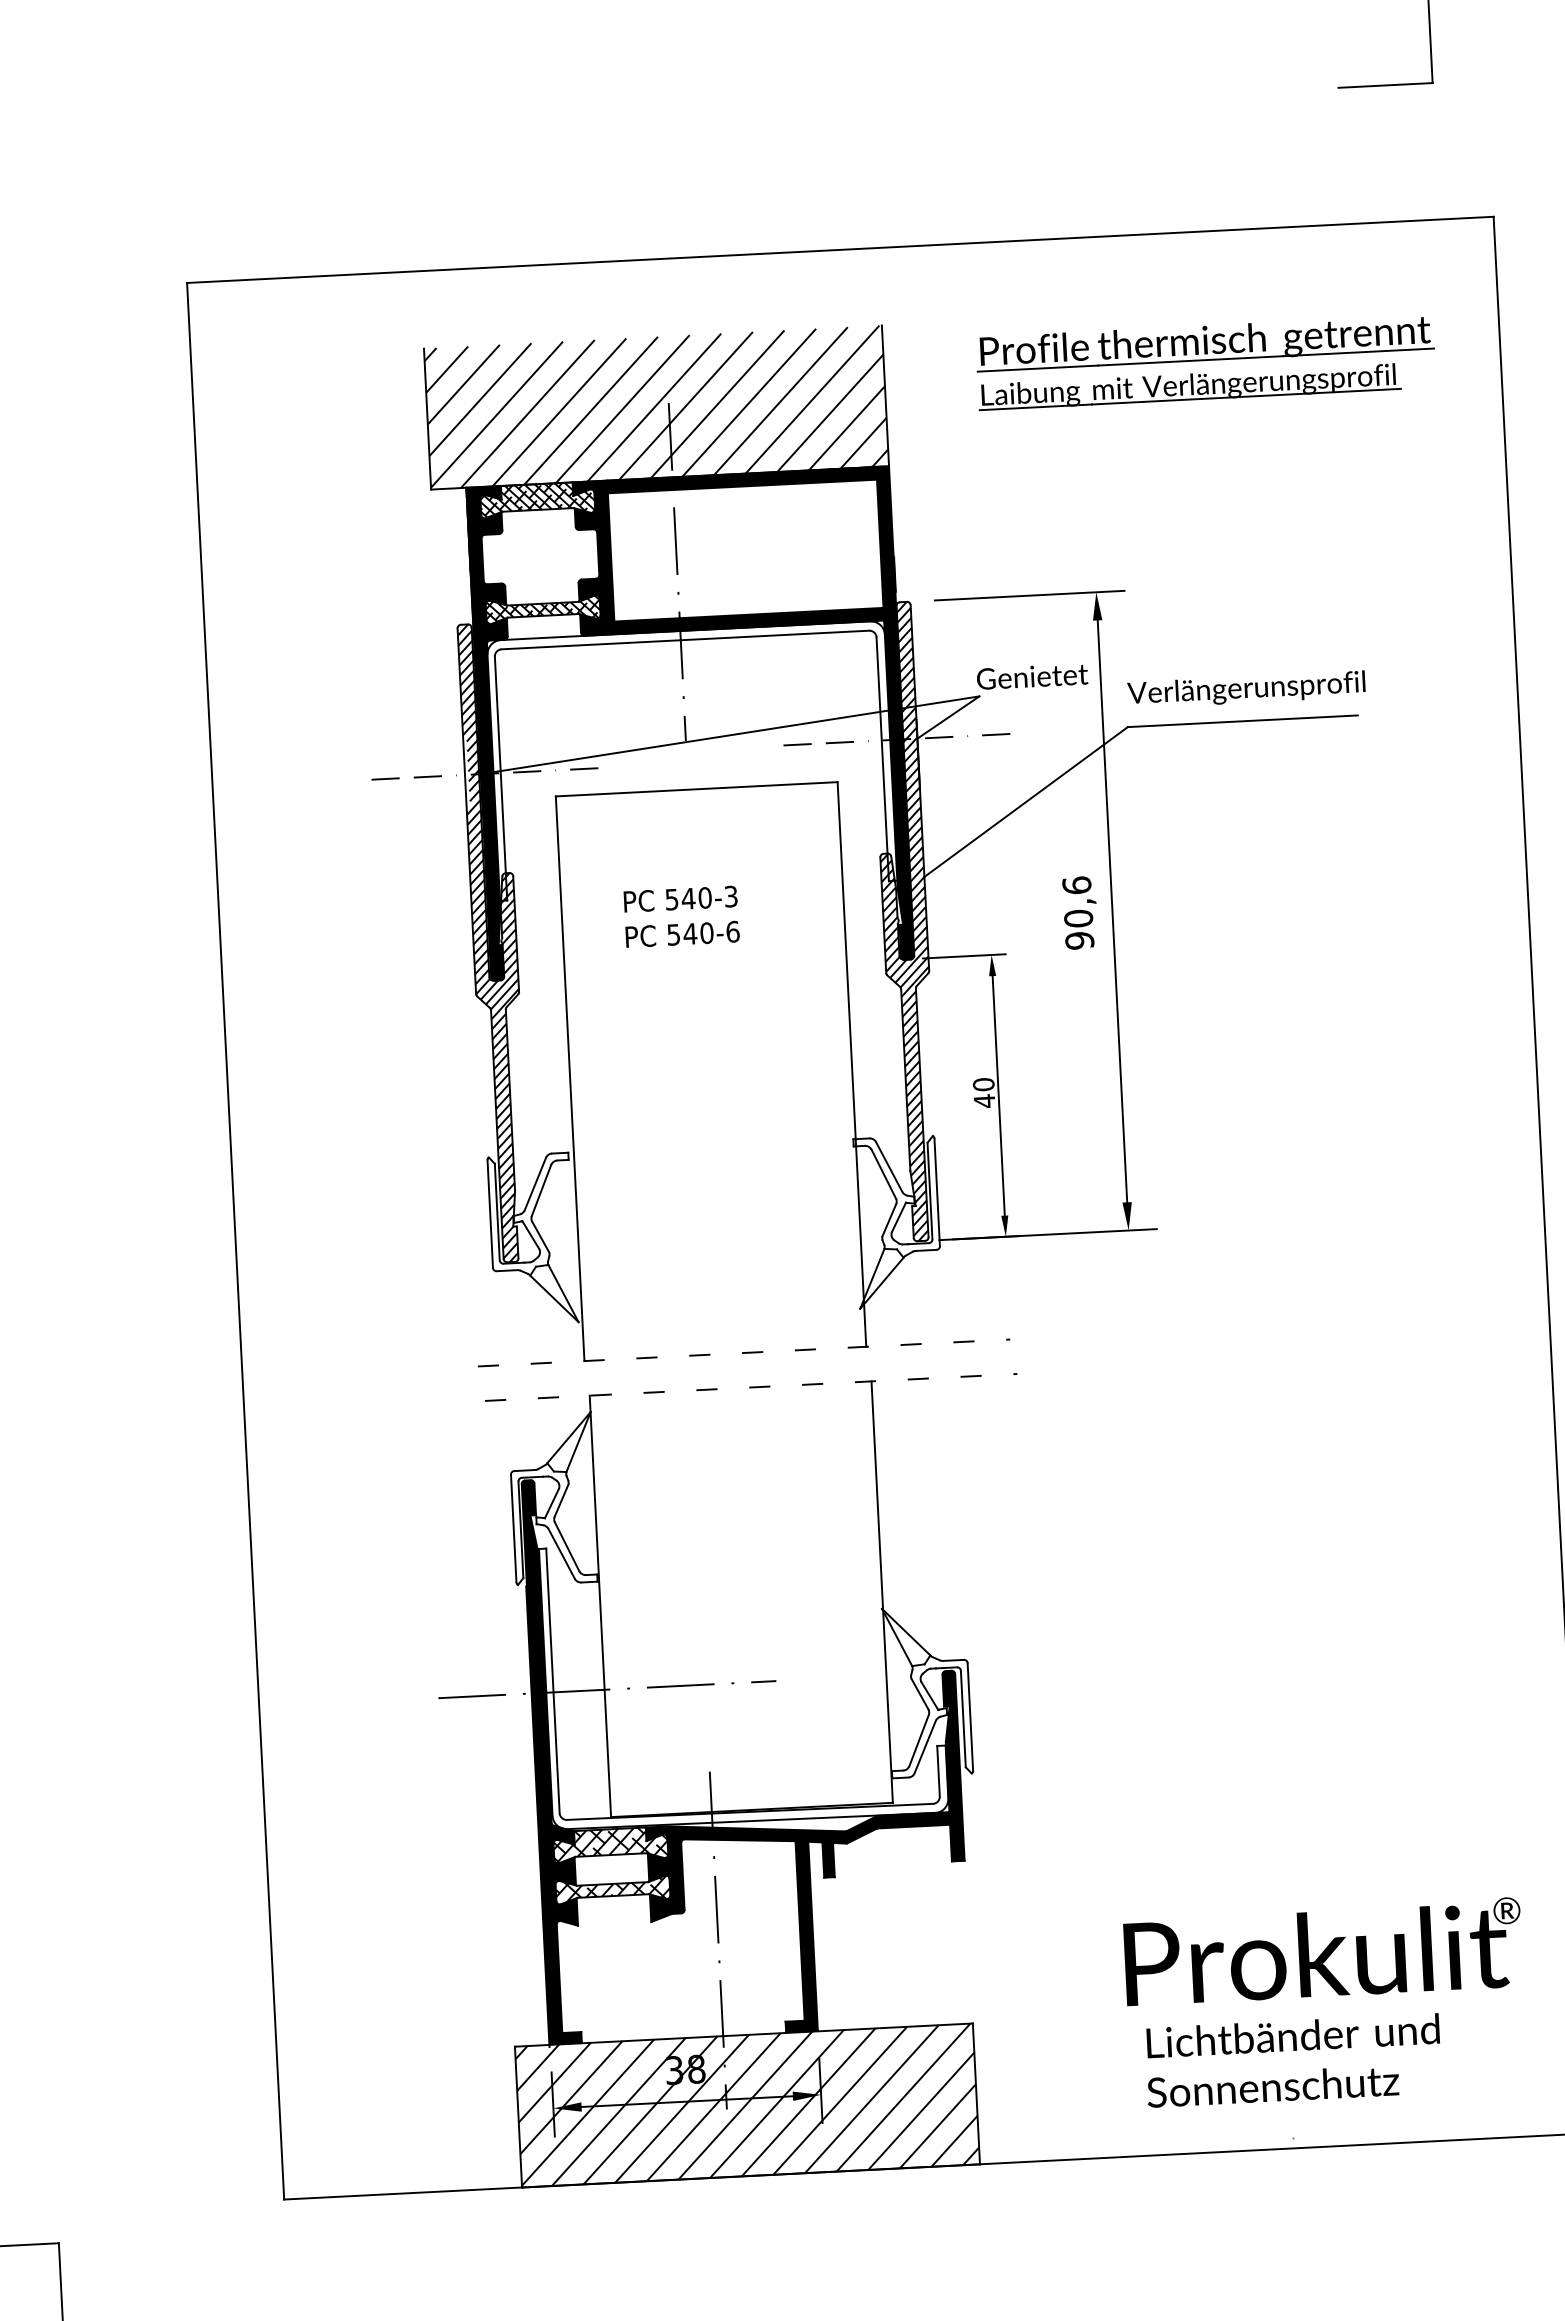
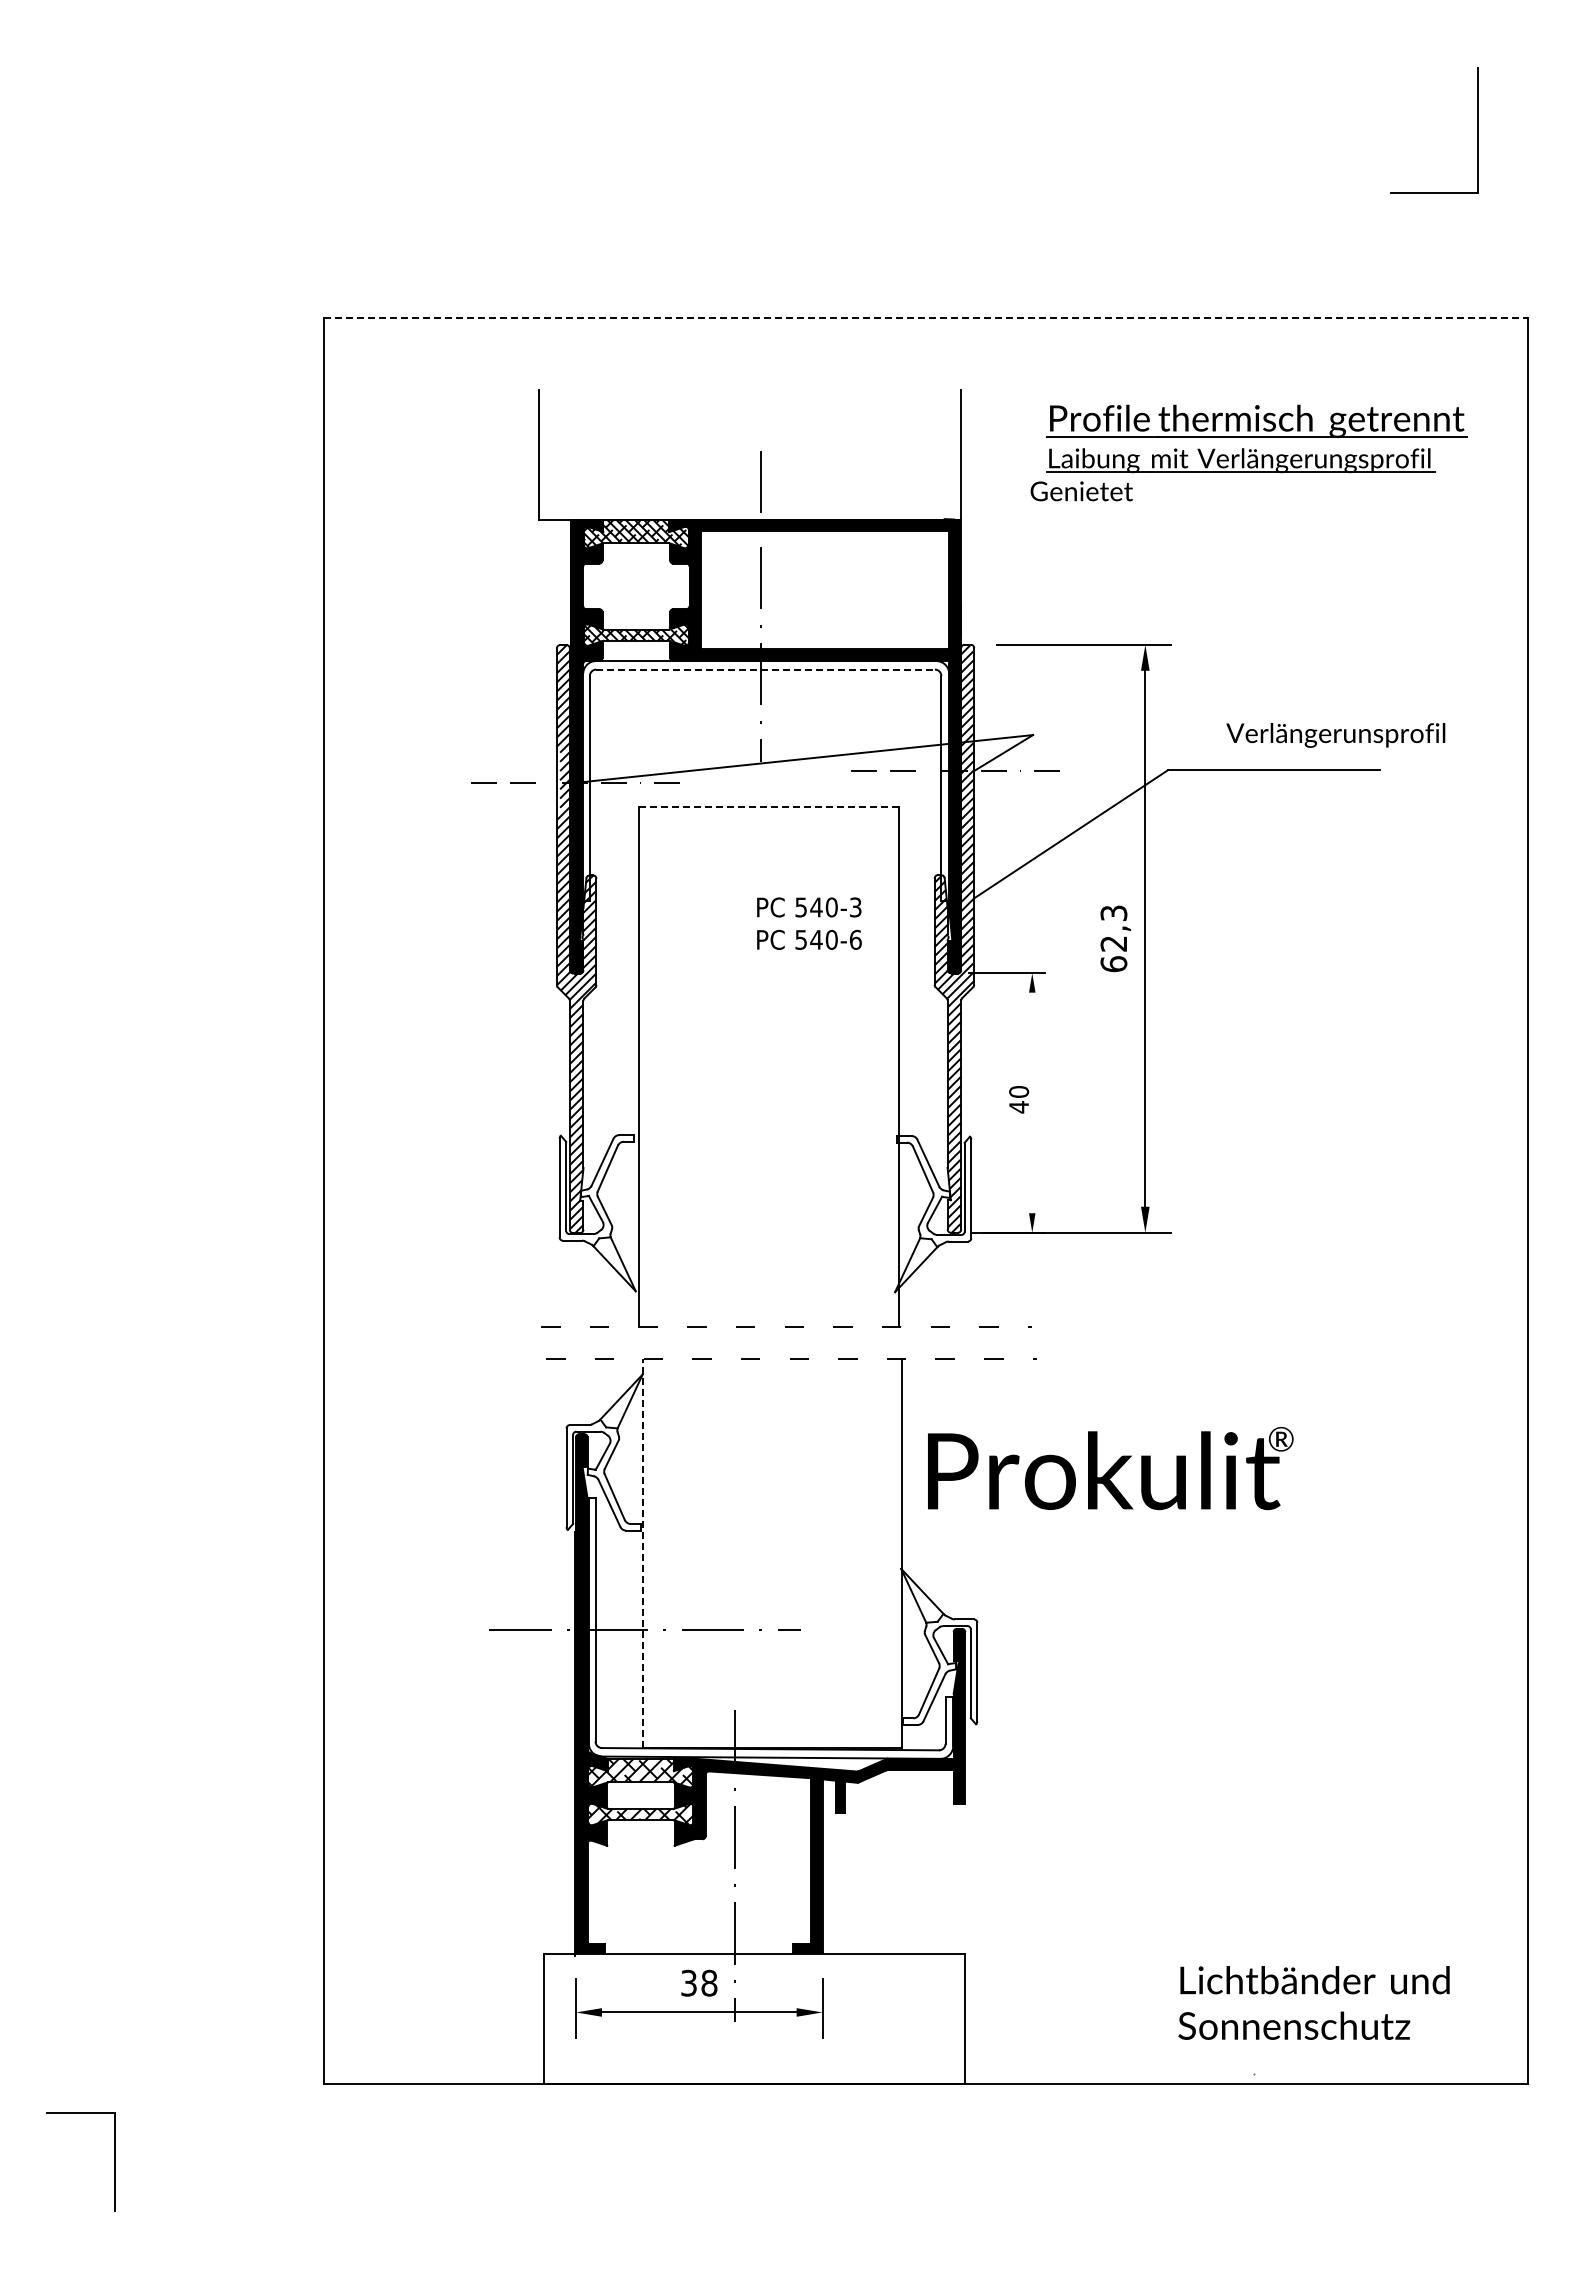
line: (840, 250) -> (926, 318), solid -> dashed
hatch: (656, 407) -> (749, 454), removed
line: (686, 639) -> (766, 669), solid -> dashed
text: (1032, 676) -> (1081, 491), moved
text: (1246, 689) -> (1335, 735), moved
line: (697, 789) -> (769, 807), solid -> dashed
text: (1077, 912) -> (1113, 938), 90,6 -> 62,3
text: (681, 916) -> (809, 923), moved
line: (998, 1095) -> (1032, 1102), removed
line: (600, 1605) -> (642, 1552), solid -> dashed
text: (1323, 1951) -> (1110, 1468), moved
text: (1292, 2060) -> (1313, 2002), moved
hatch: (747, 2105) -> (754, 2018), removed

